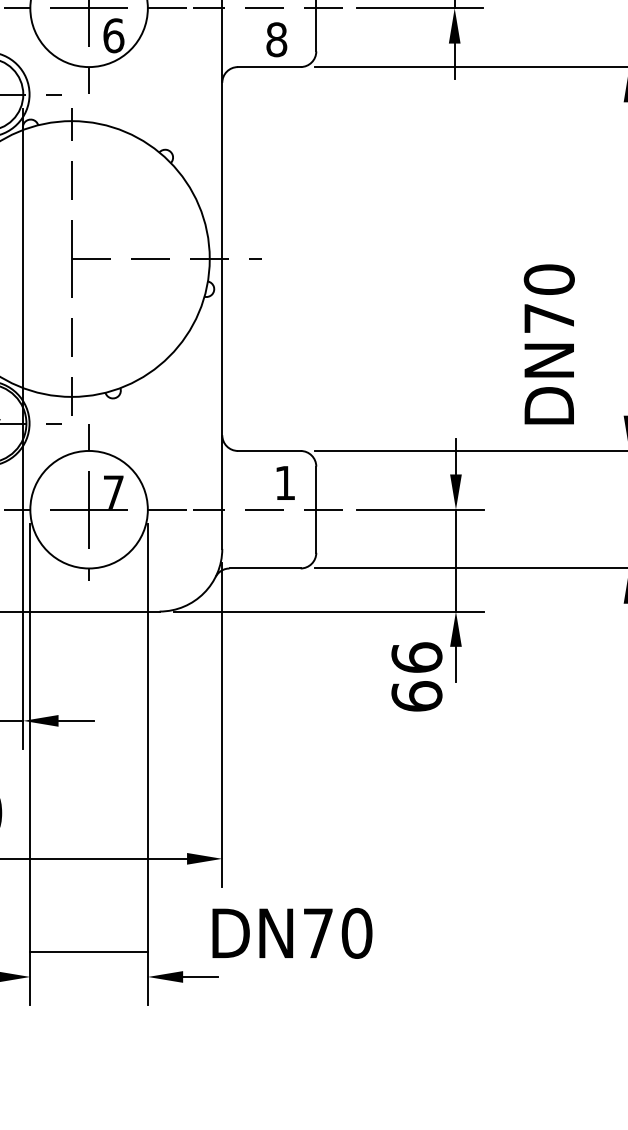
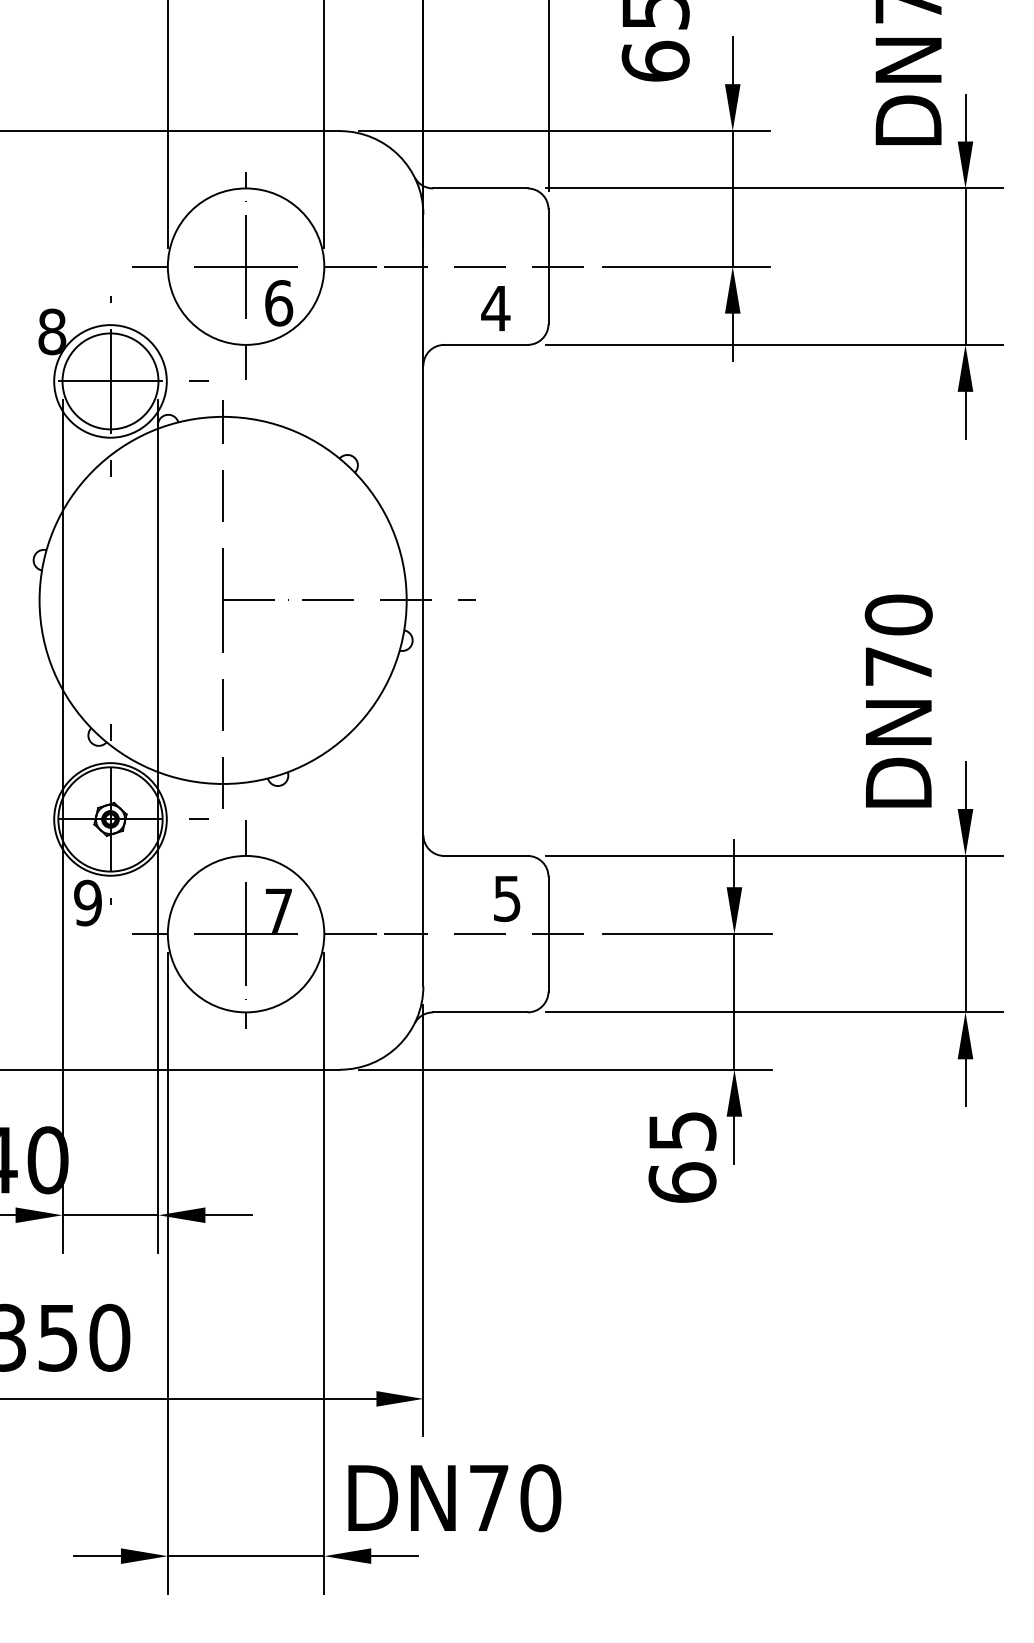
text: (276, 39) -> (495, 308), 8 -> 4
text: (549, 343) -> (898, 700), moved
text: (285, 483) -> (507, 899), 1 -> 5
text: (416, 657) -> (682, 1130), 66 -> 65
text: (292, 933) -> (454, 1498), moved
line: (88, 952) -> (245, 1556), moved

